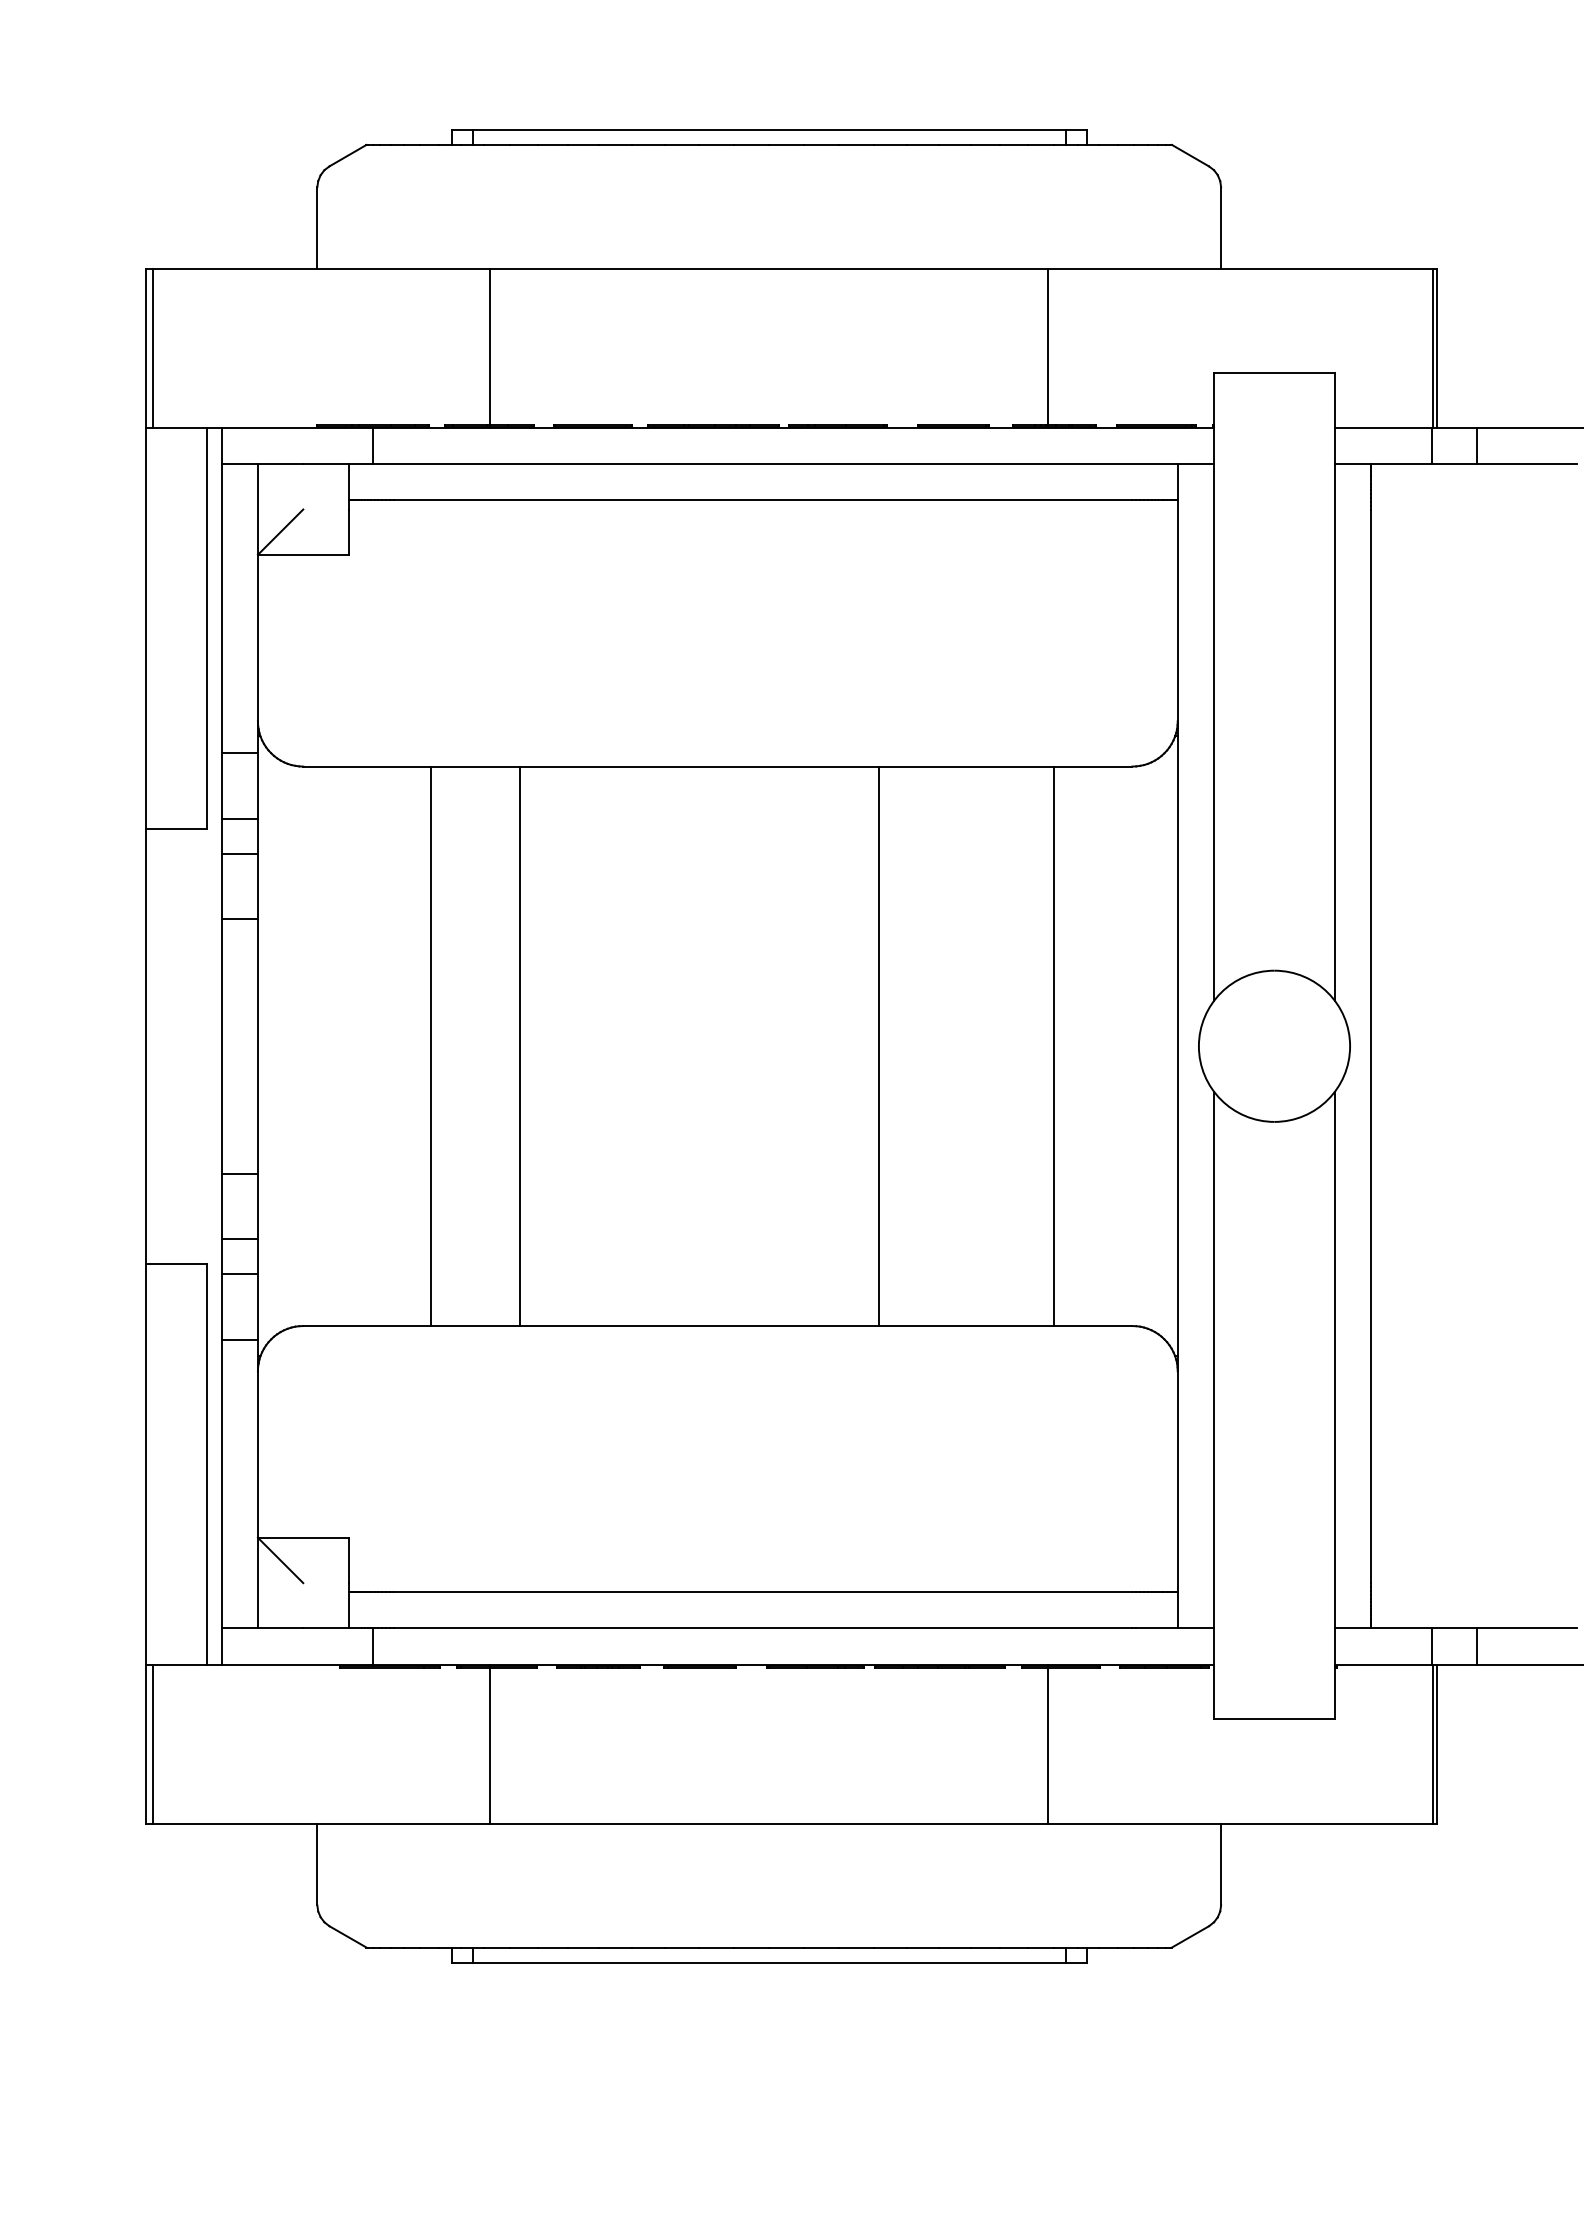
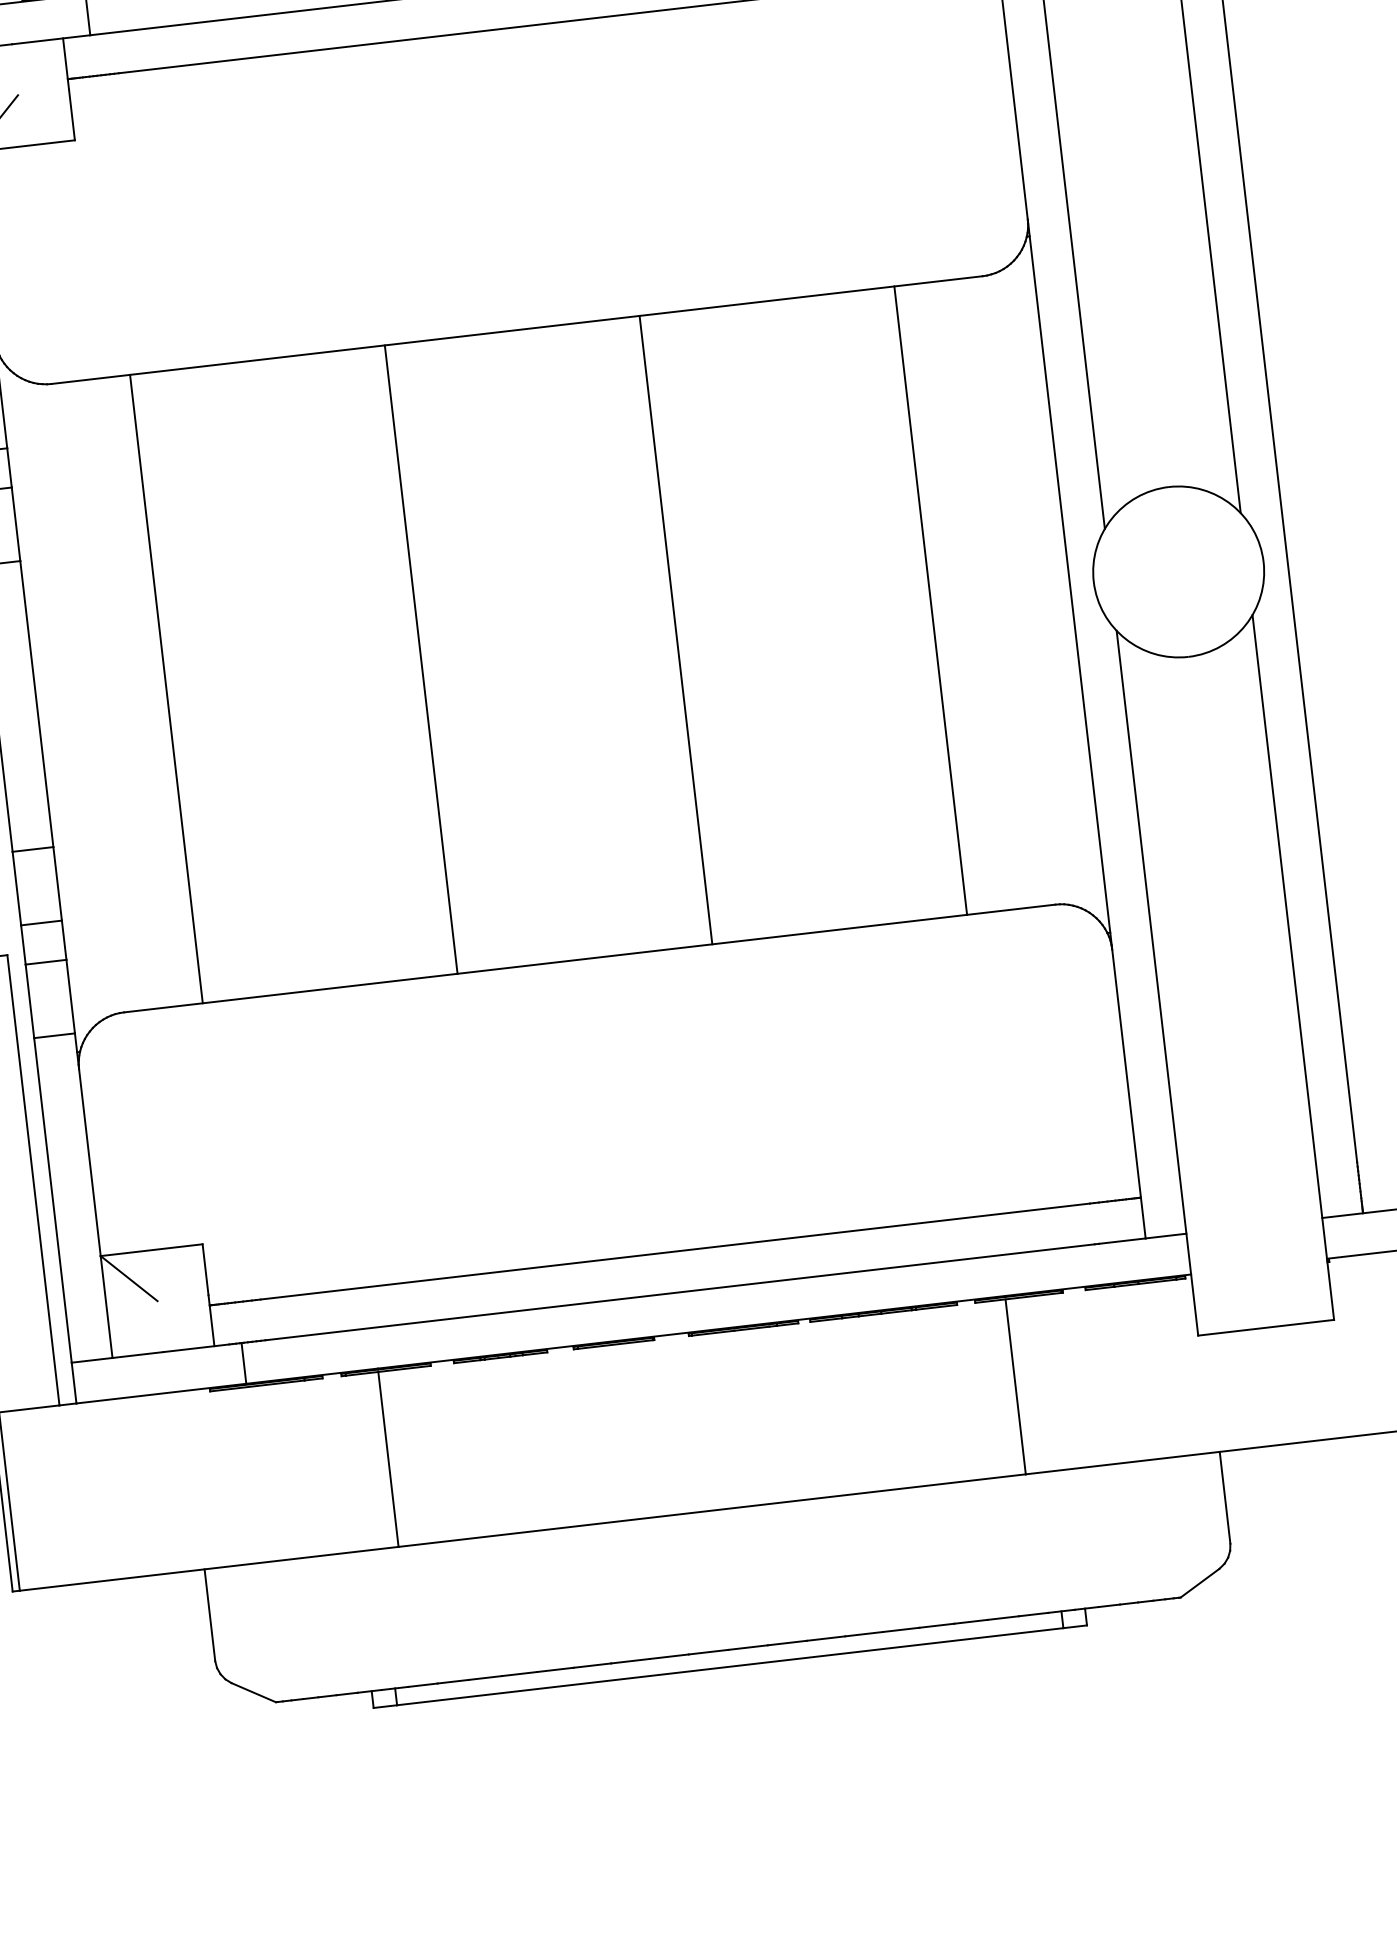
line: (431, 1046) -> (166, 689), moved
line: (520, 1046) -> (421, 659), moved
line: (878, 1046) -> (675, 630), moved

